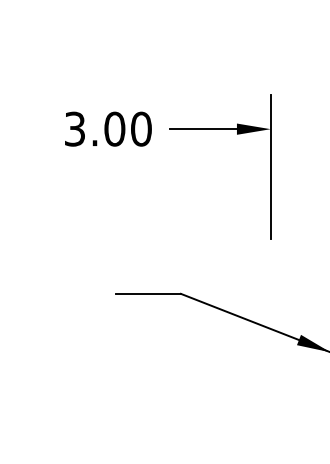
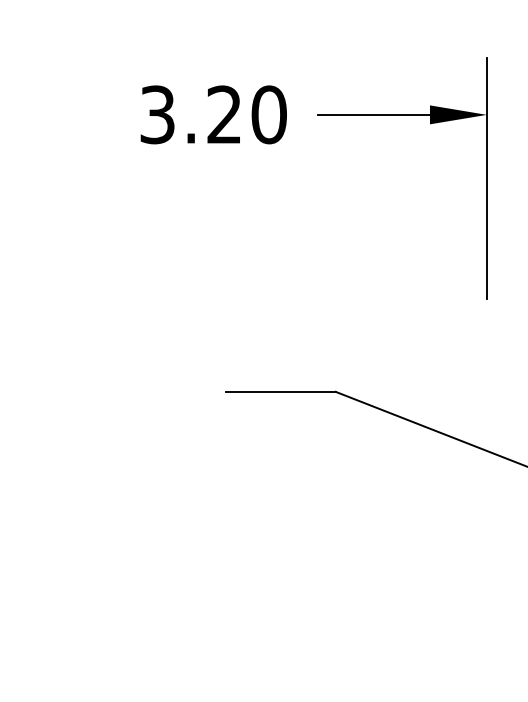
text: (114, 128) -> (224, 113), 3.00 -> 3.20

